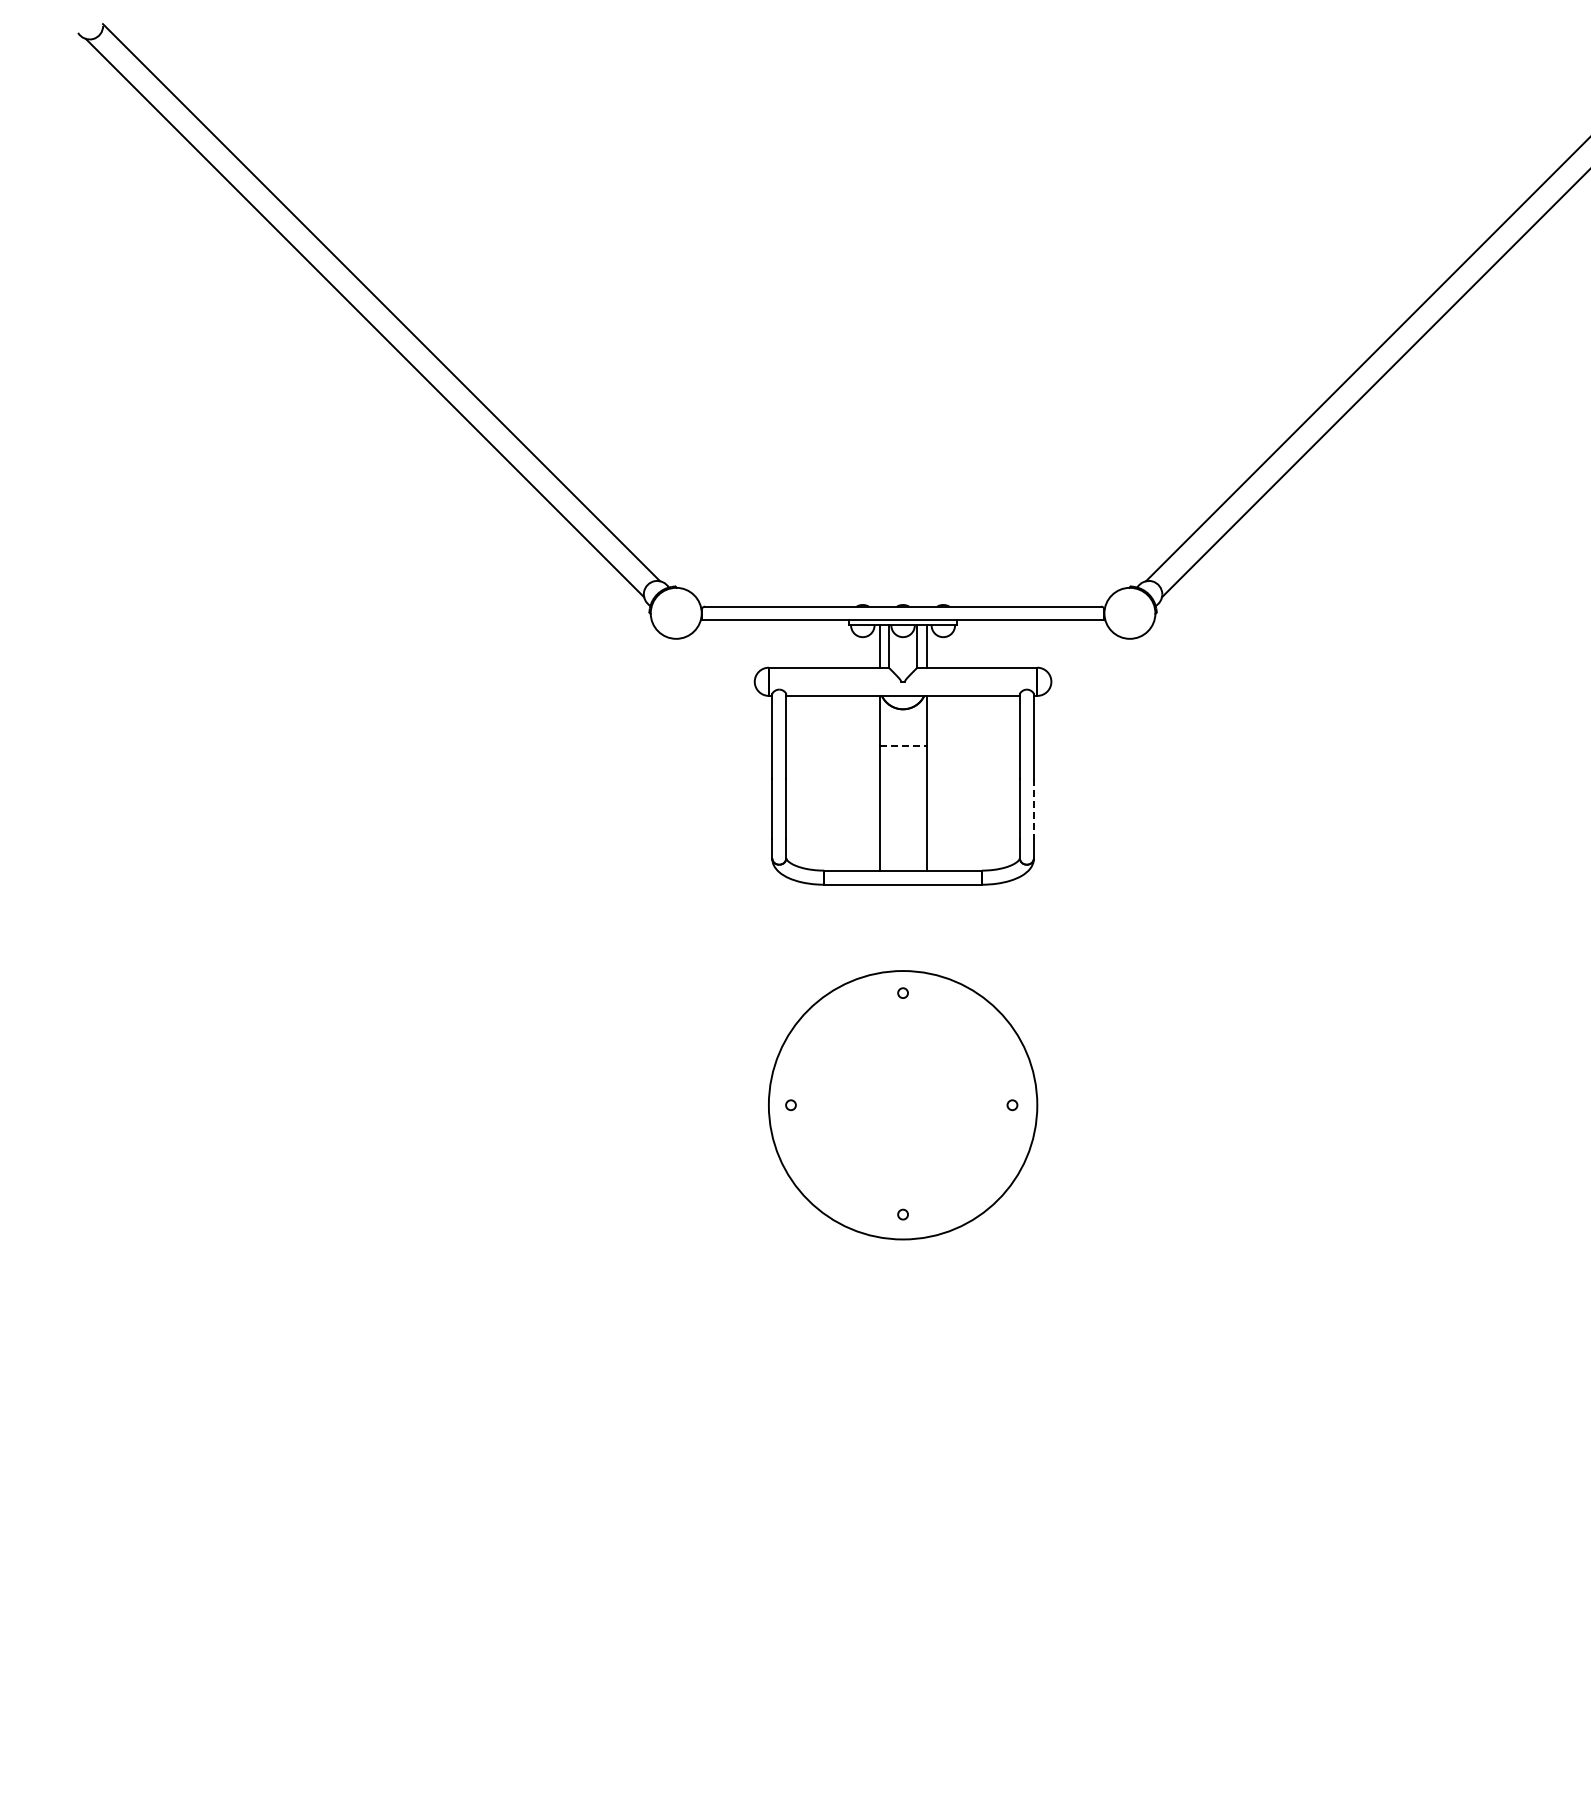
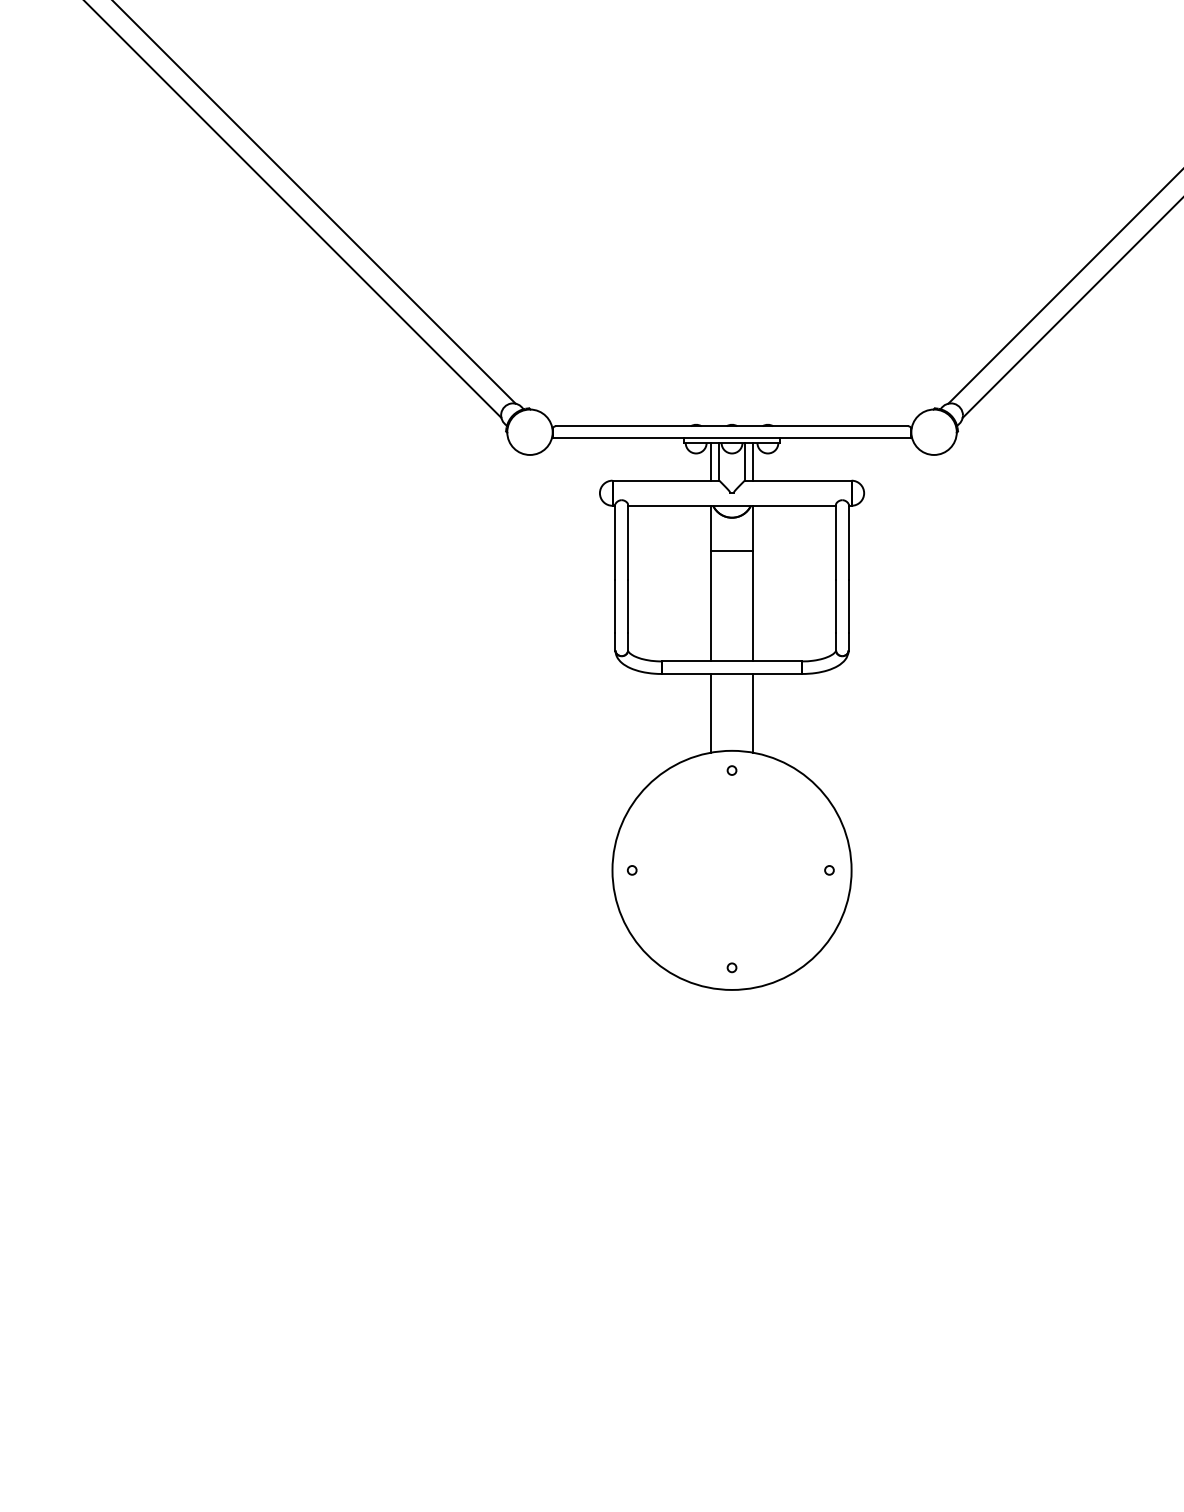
line: (903, 746) -> (732, 550), dashed -> solid
line: (1033, 809) -> (848, 606), dashed -> solid
line: (879, 928) -> (711, 712), added
line: (926, 928) -> (752, 712), added

